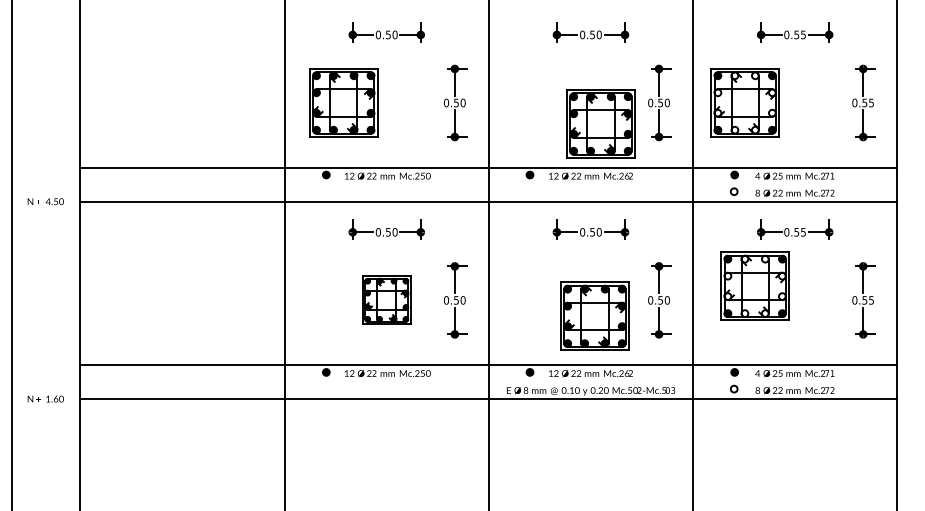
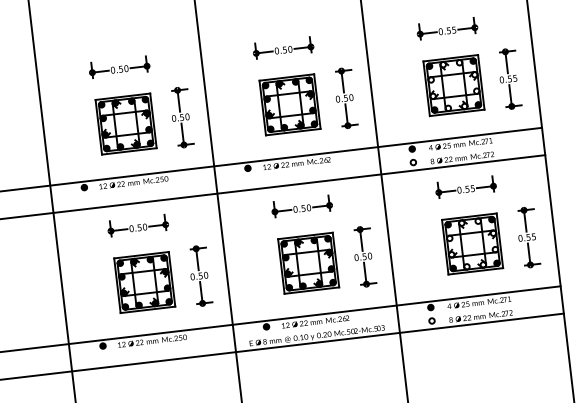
part: (343, 102) -> (125, 123), moved
part: (744, 102) -> (453, 85), moved
part: (600, 123) -> (289, 104), moved
part: (754, 285) -> (471, 243), moved
part: (386, 299) -> (144, 281), size x1.43
part: (594, 315) -> (308, 262), moved

